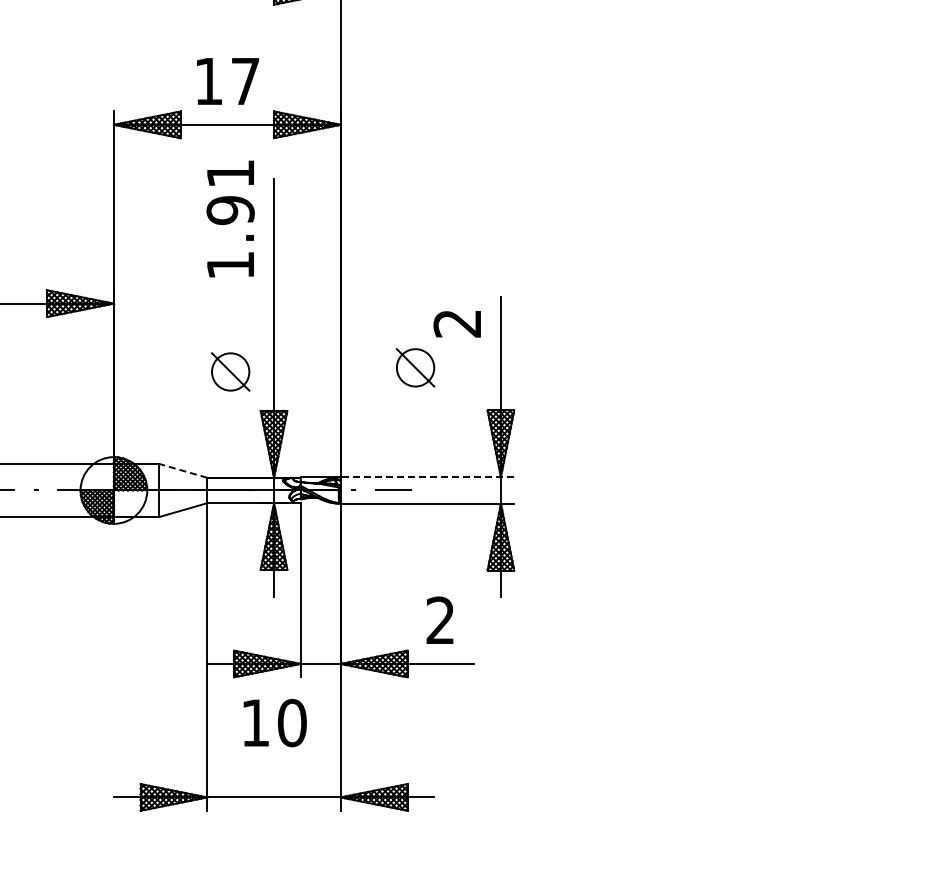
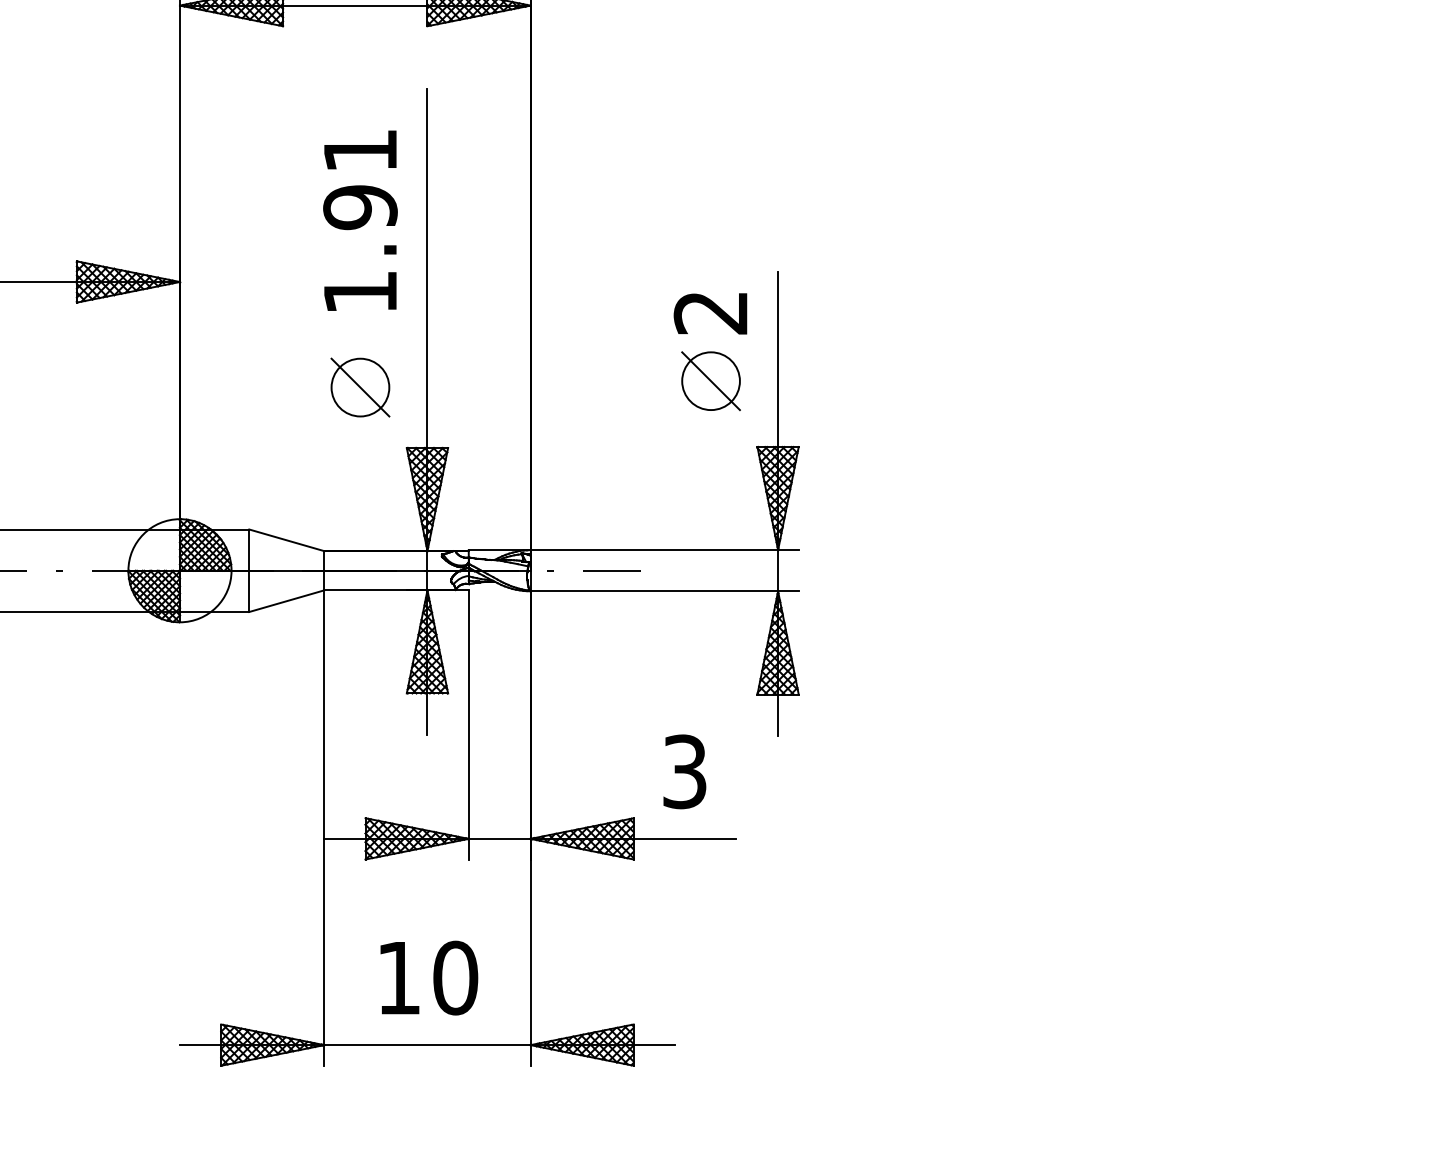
text: (230, 218) -> (360, 219), moved
part: (415, 367) -> (710, 380), moved
line: (182, 470) -> (285, 539), dashed -> solid
line: (427, 477) -> (664, 550), dashed -> solid
text: (440, 620) -> (684, 771), 2 -> 3
text: (274, 723) -> (428, 978), moved

